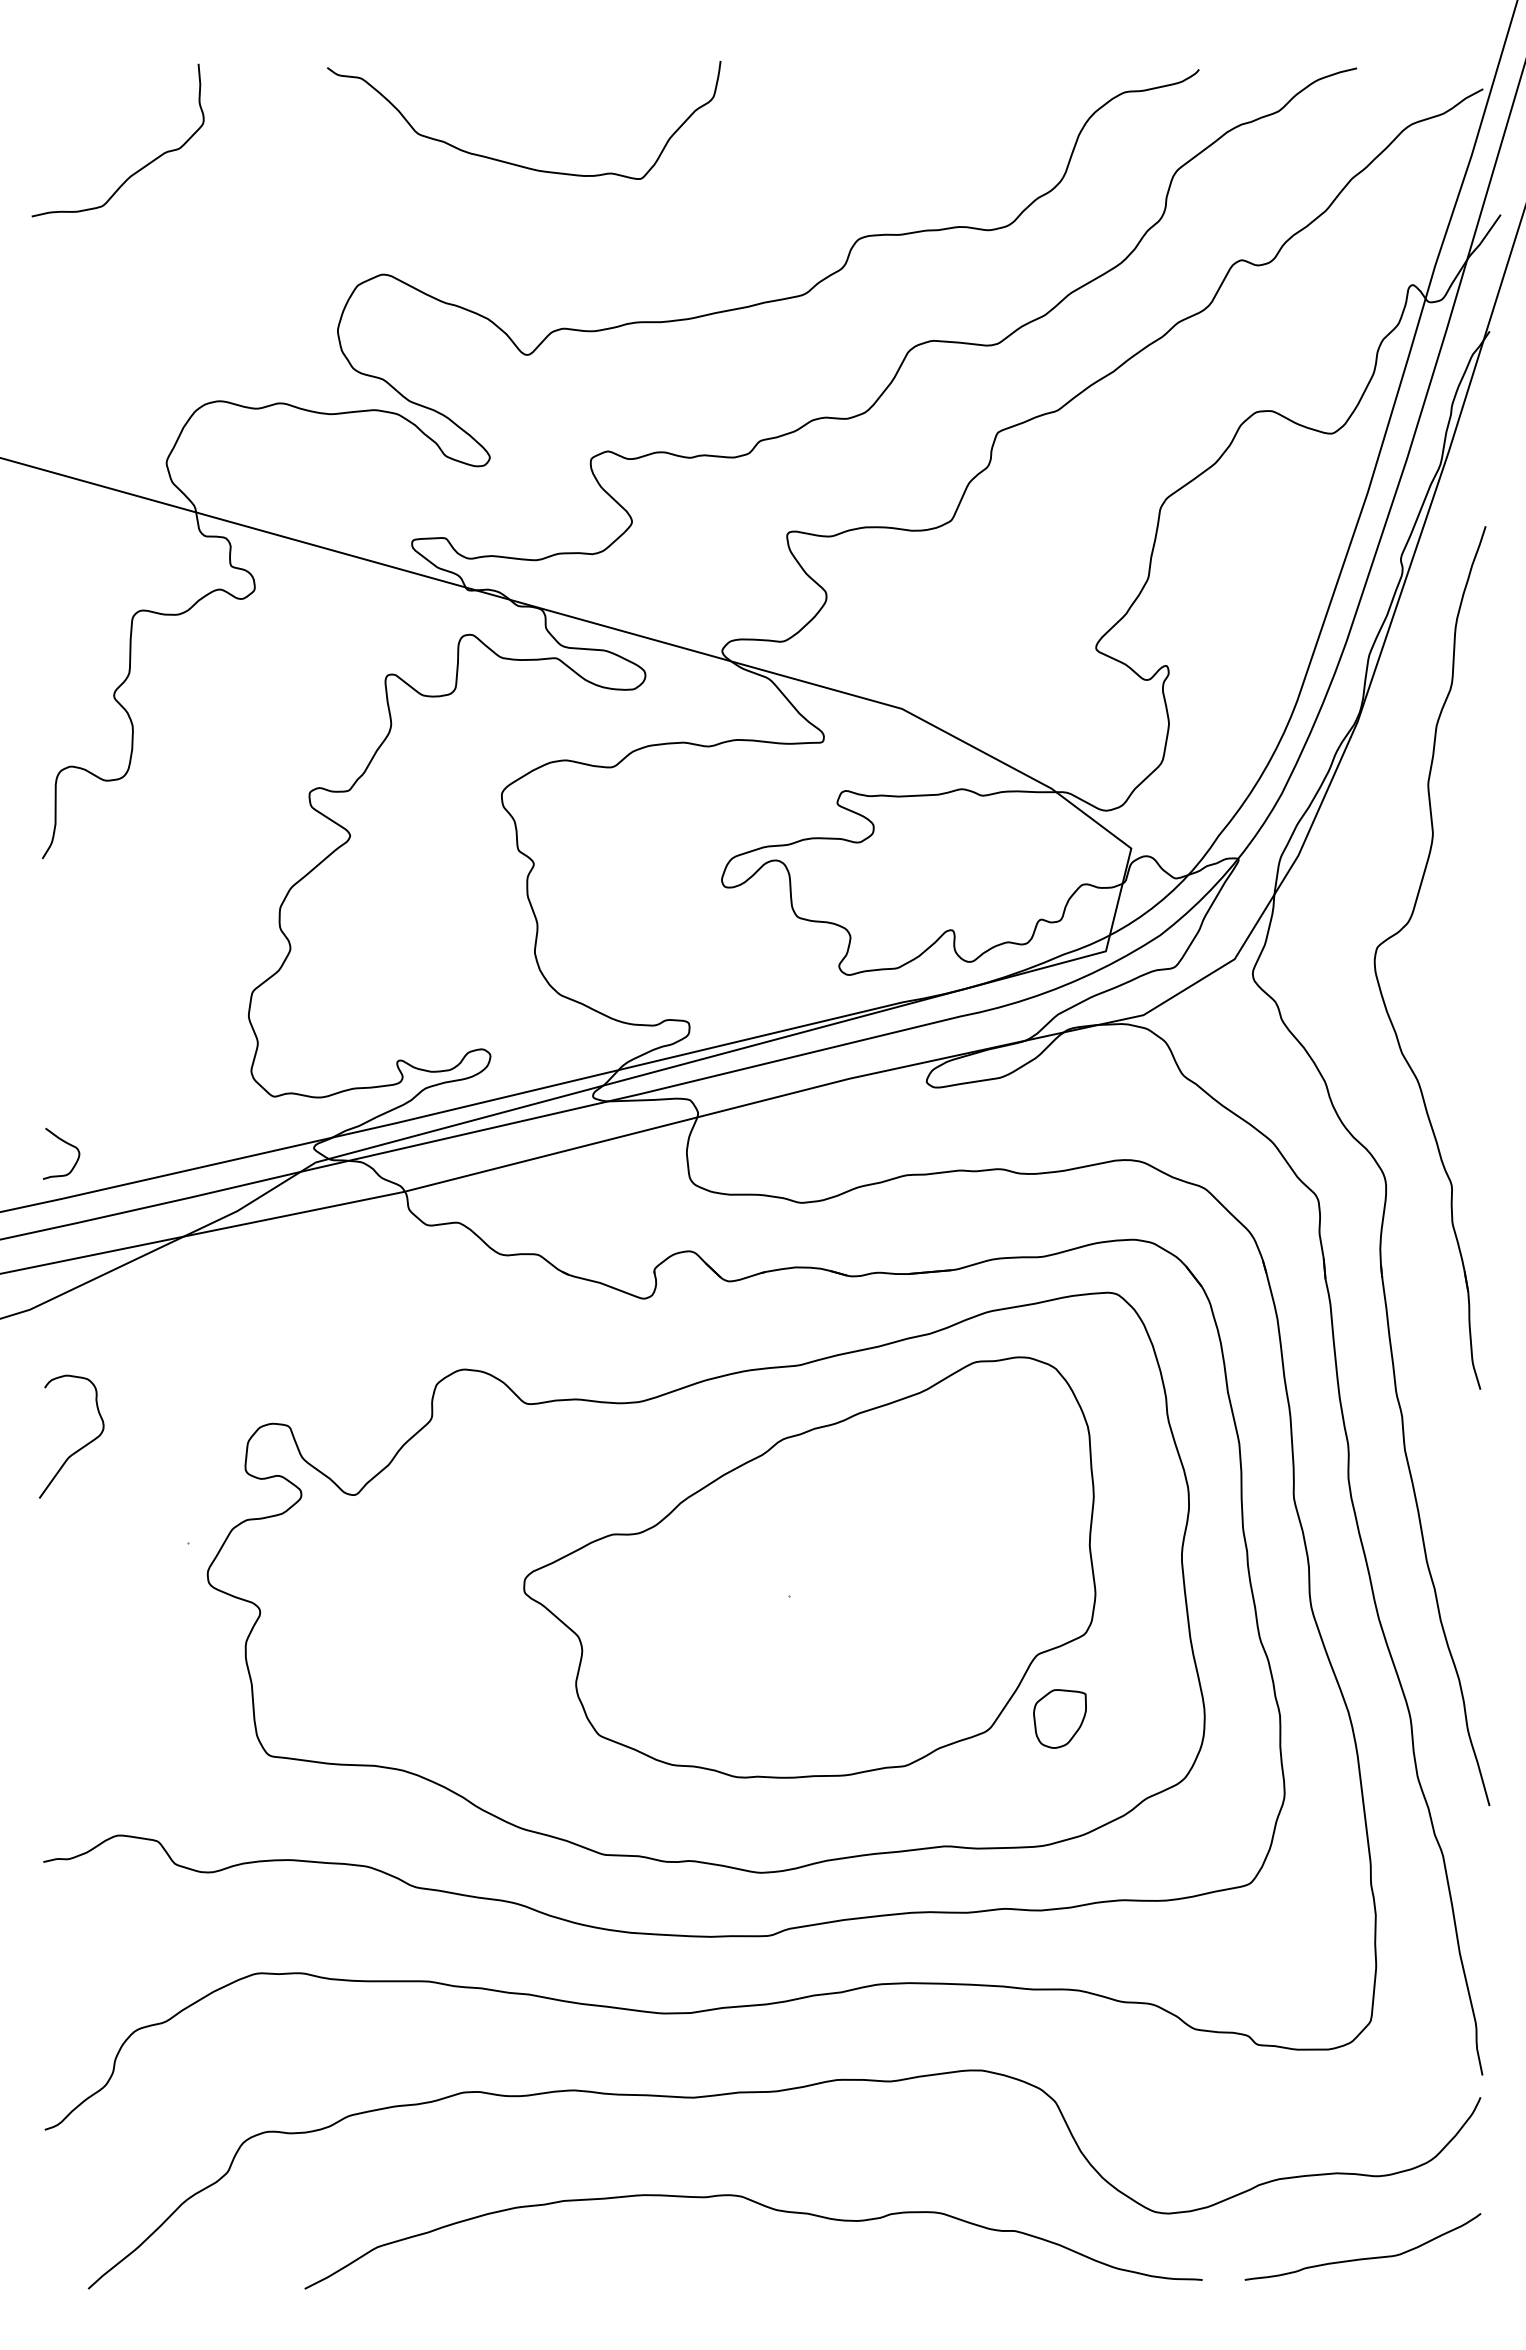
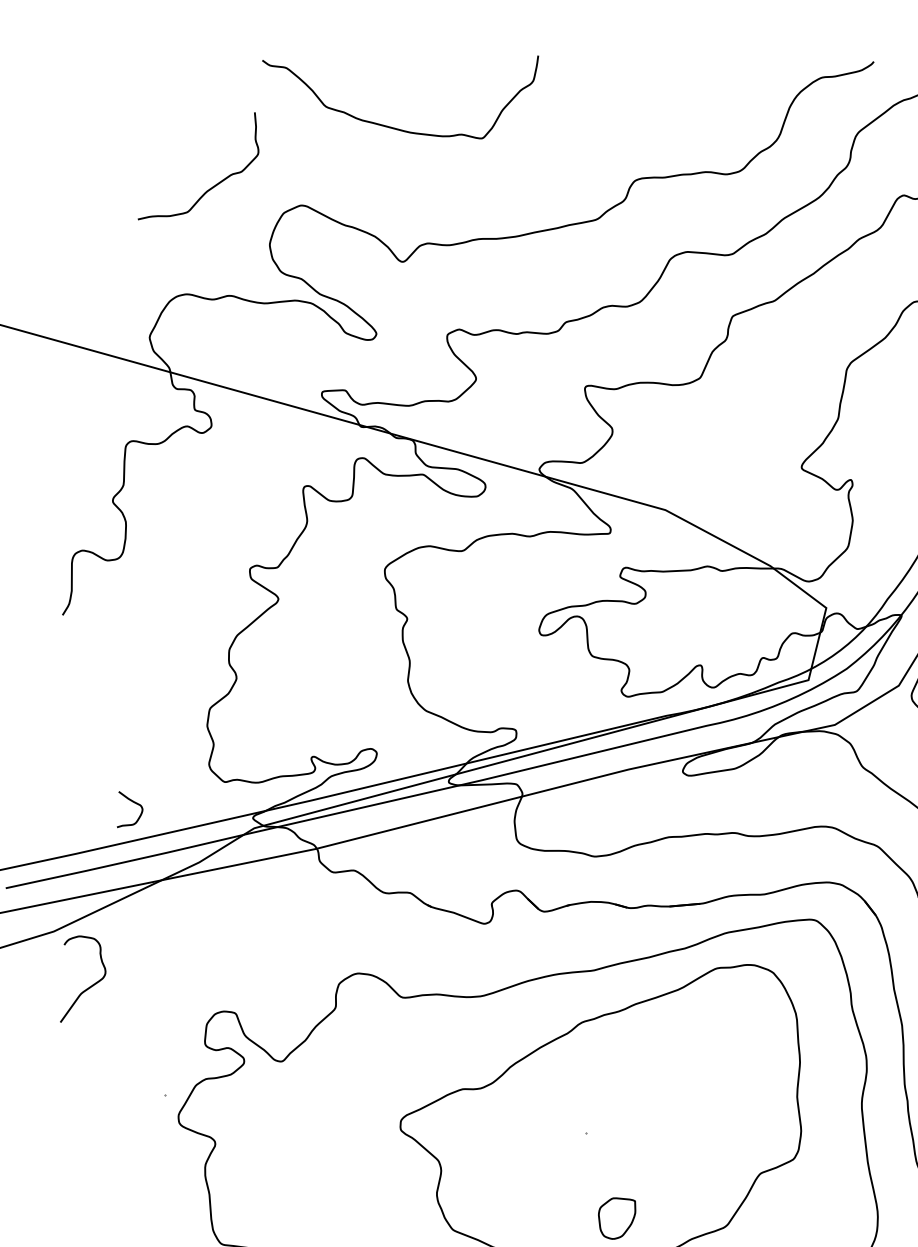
curve: (137, 170) -> (212, 187), moved
curve: (65, 1143) -> (132, 802), moved
curve: (79, 1448) -> (88, 987), moved
part: (1059, 1718) -> (616, 1218), moved

